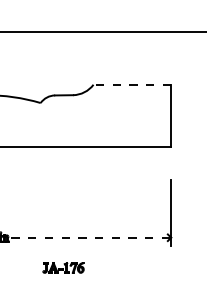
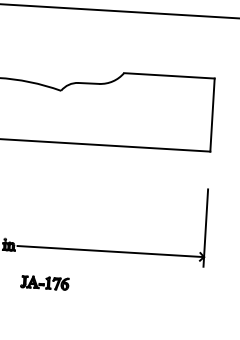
line: (132, 84) -> (169, 75), dashed -> solid
line: (91, 237) -> (111, 251), dashed -> solid
part: (63, 267) -> (44, 282), moved

